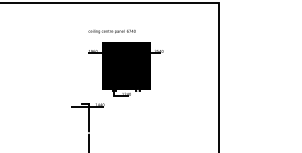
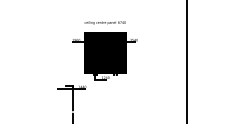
text: (111, 31) -> (104, 22), moved

